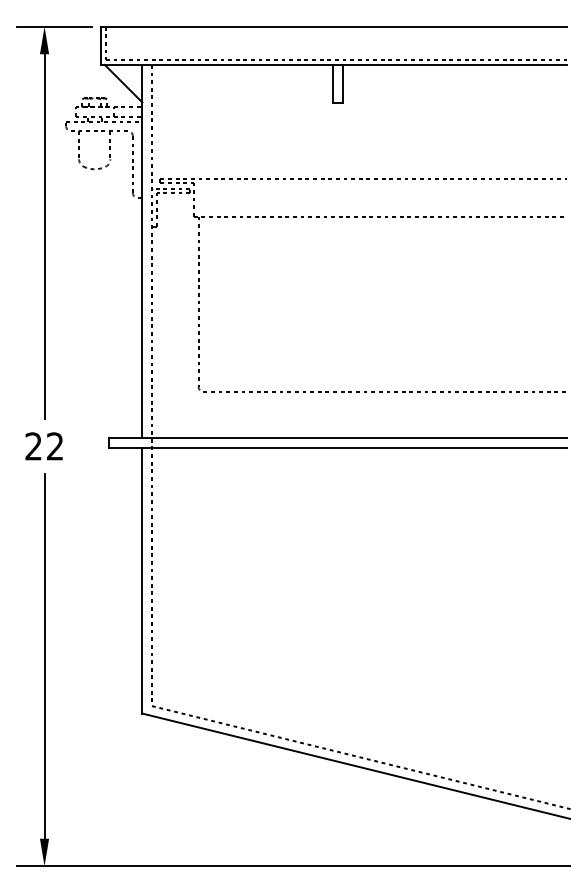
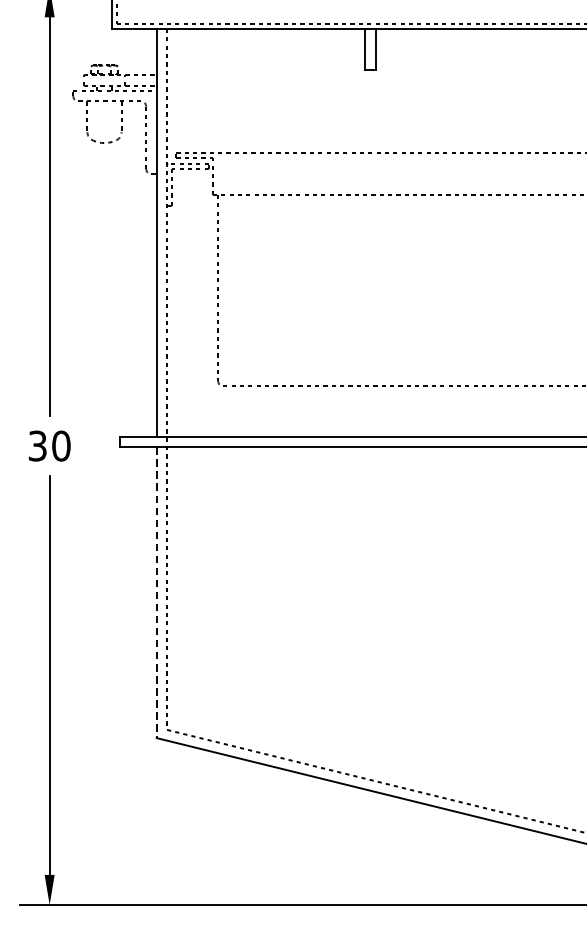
line: (123, 83) -> (135, 49), removed
text: (44, 446) -> (49, 446), 22 -> 30
line: (142, 580) -> (156, 592), solid -> dashed

